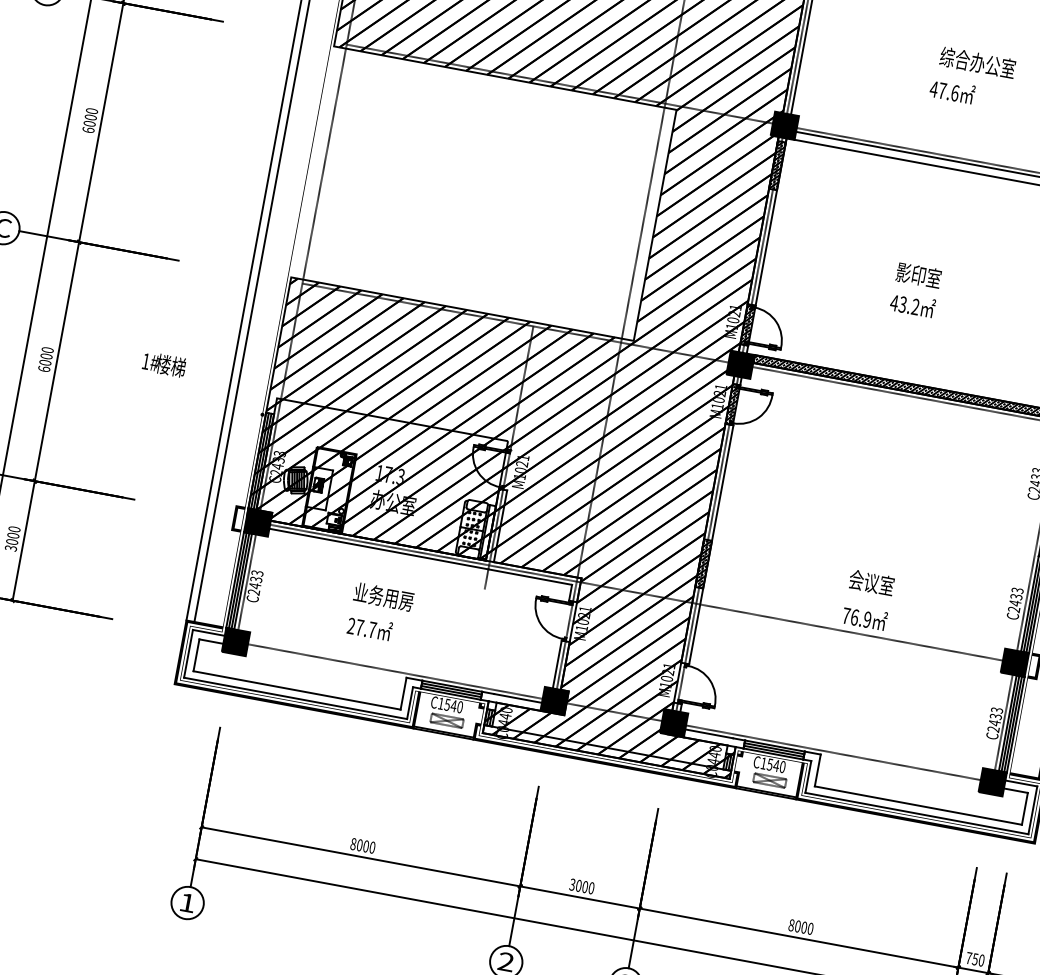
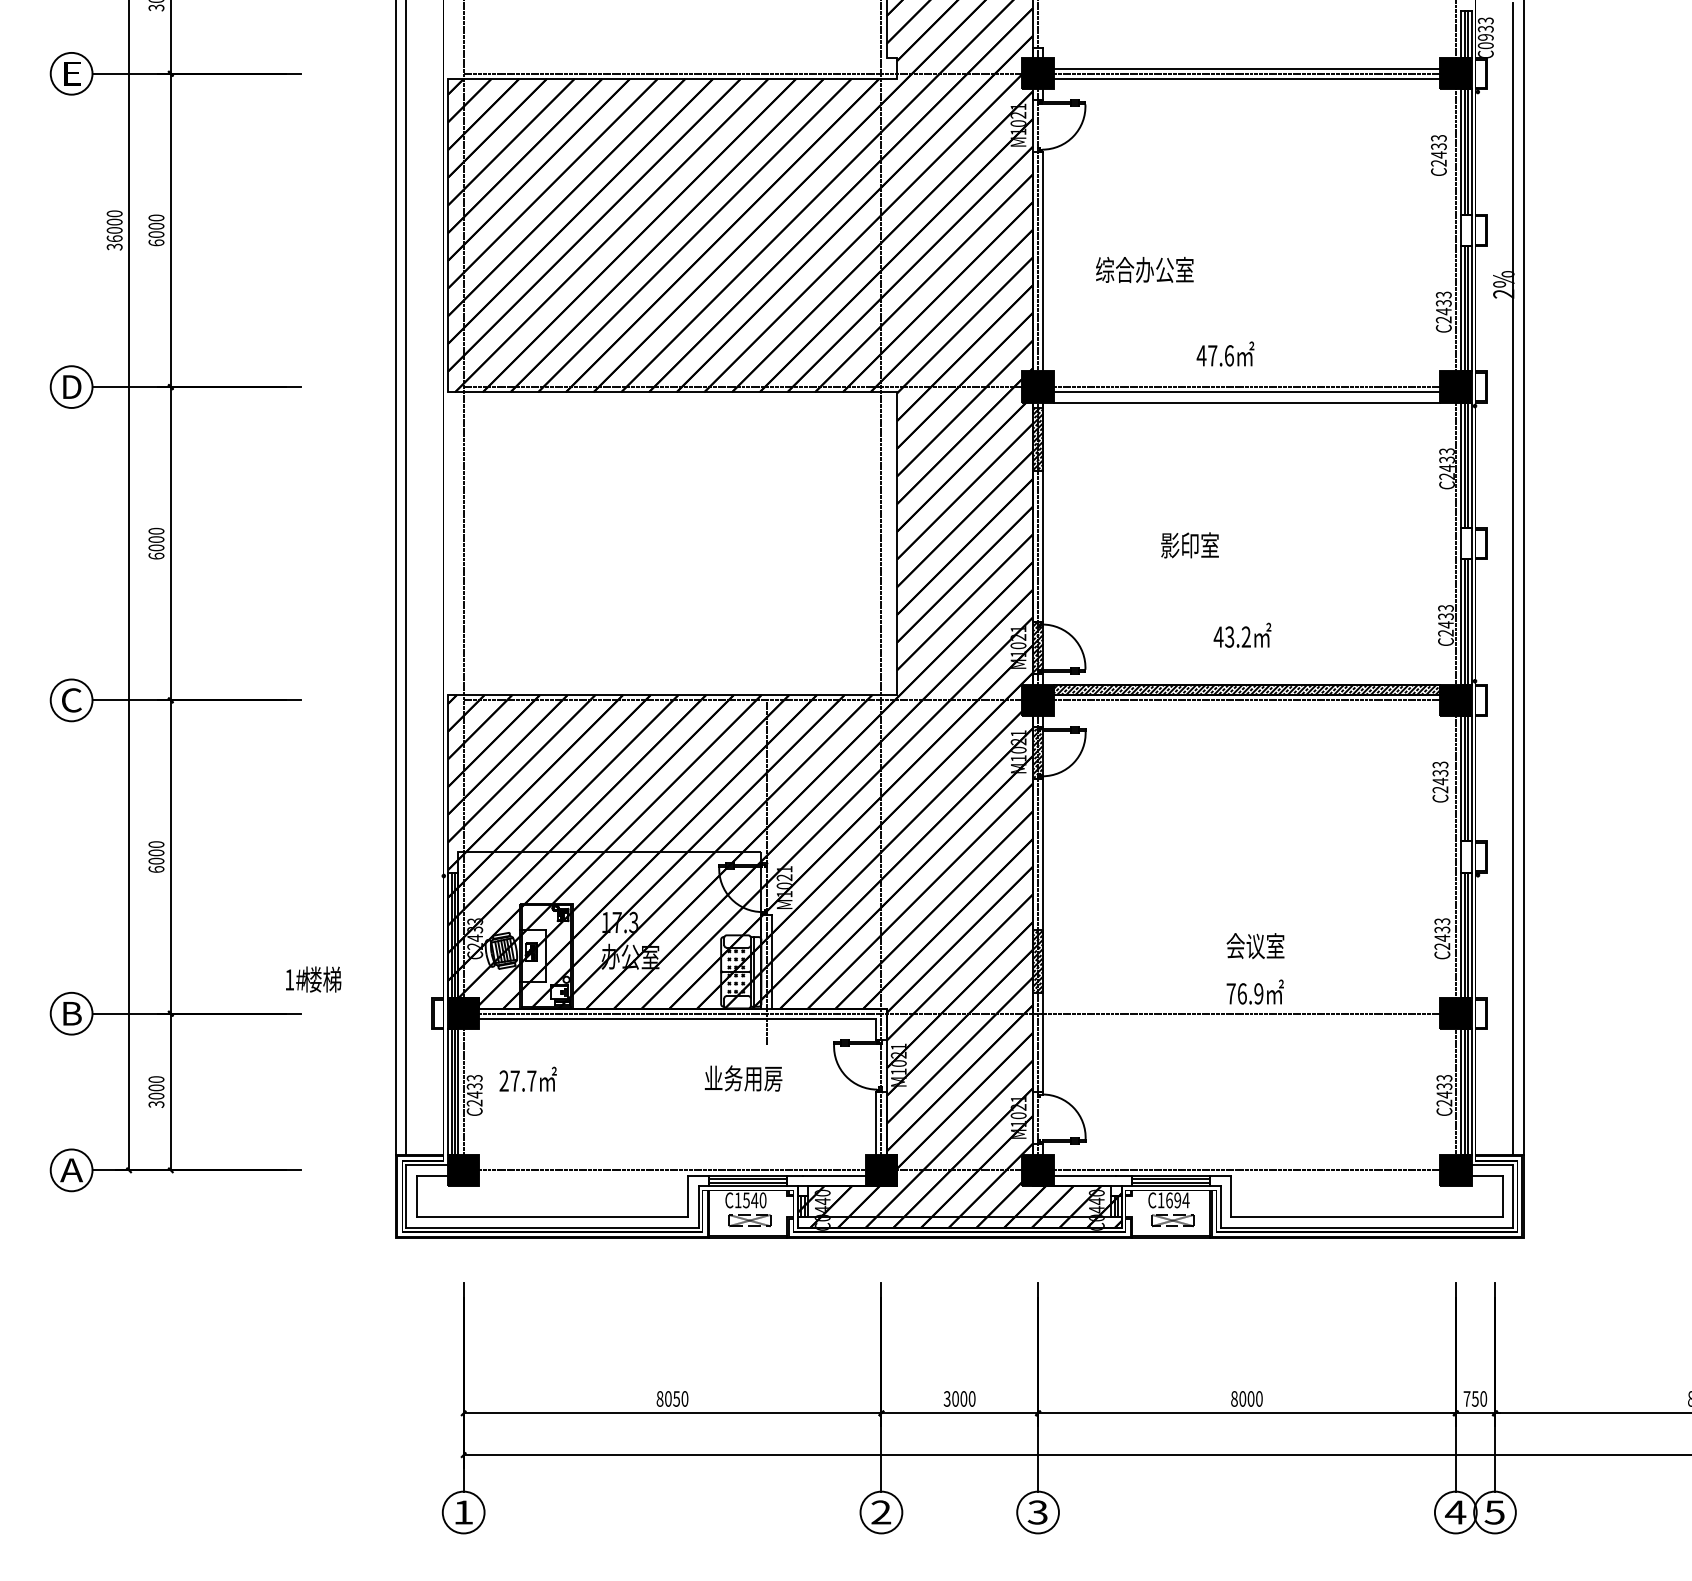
text: (977, 63) -> (1144, 270), moved
text: (952, 90) -> (1225, 353), moved
text: (918, 275) -> (1189, 545), moved
text: (912, 304) -> (1242, 634), moved
text: (164, 364) -> (313, 979), moved
text: (383, 596) -> (743, 1078), moved
text: (369, 627) -> (527, 1078), moved
text: (776, 765) -> (1177, 1200), C1540 -> C1694
text: (366, 846) -> (676, 1398), 8000 -> 8050

